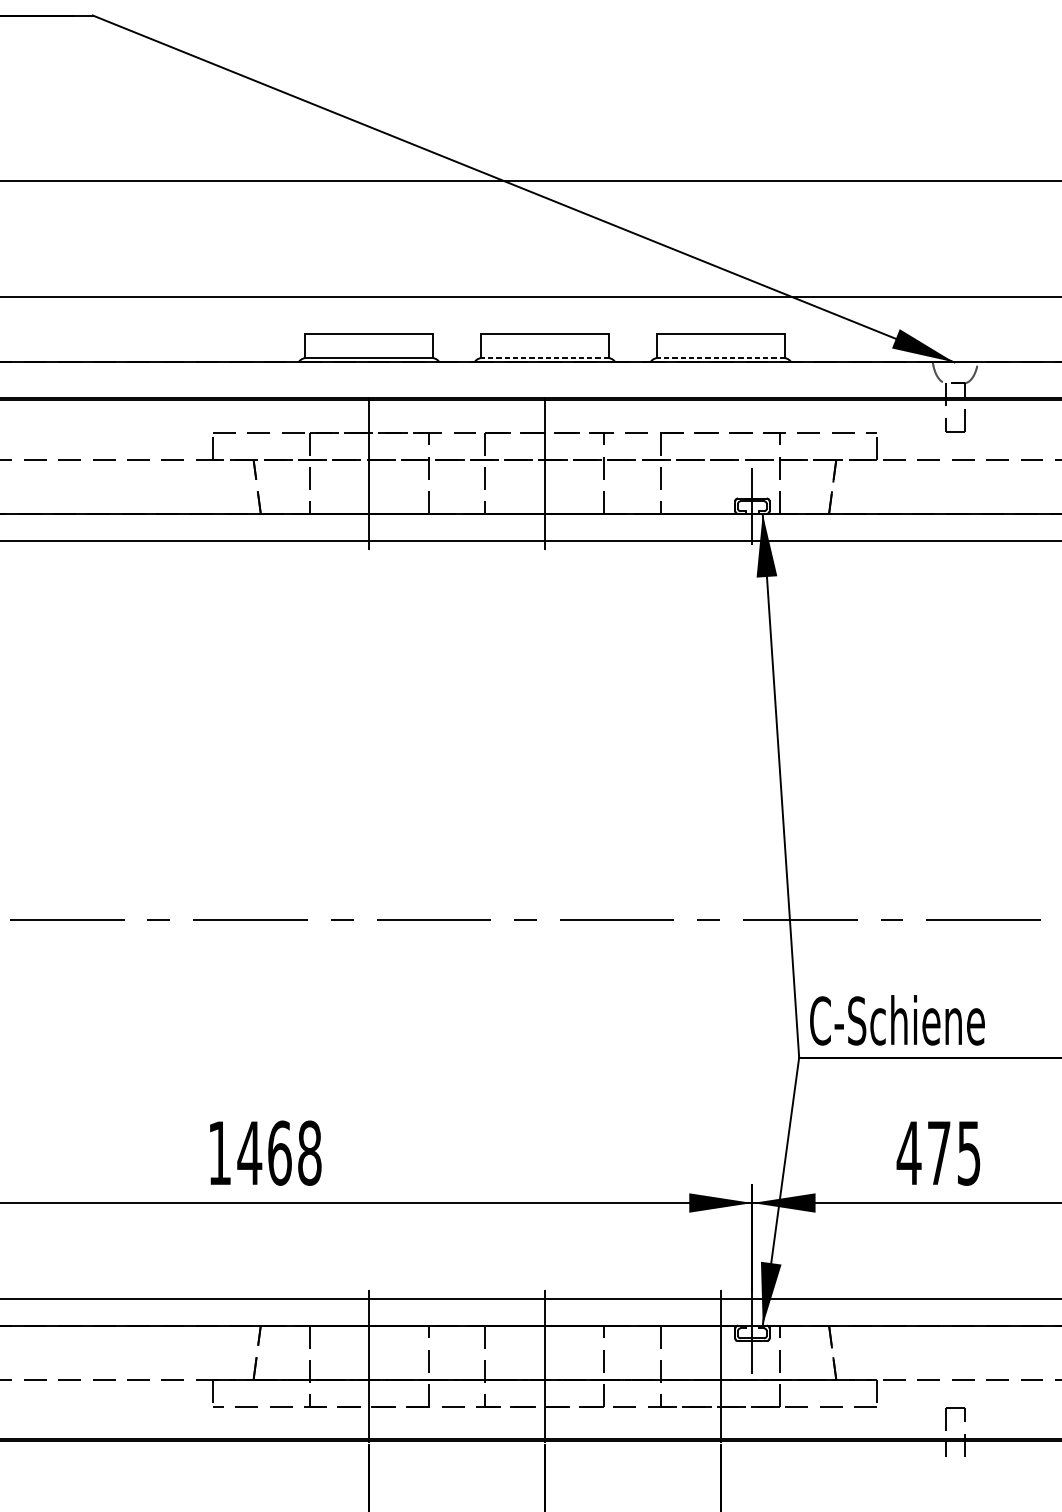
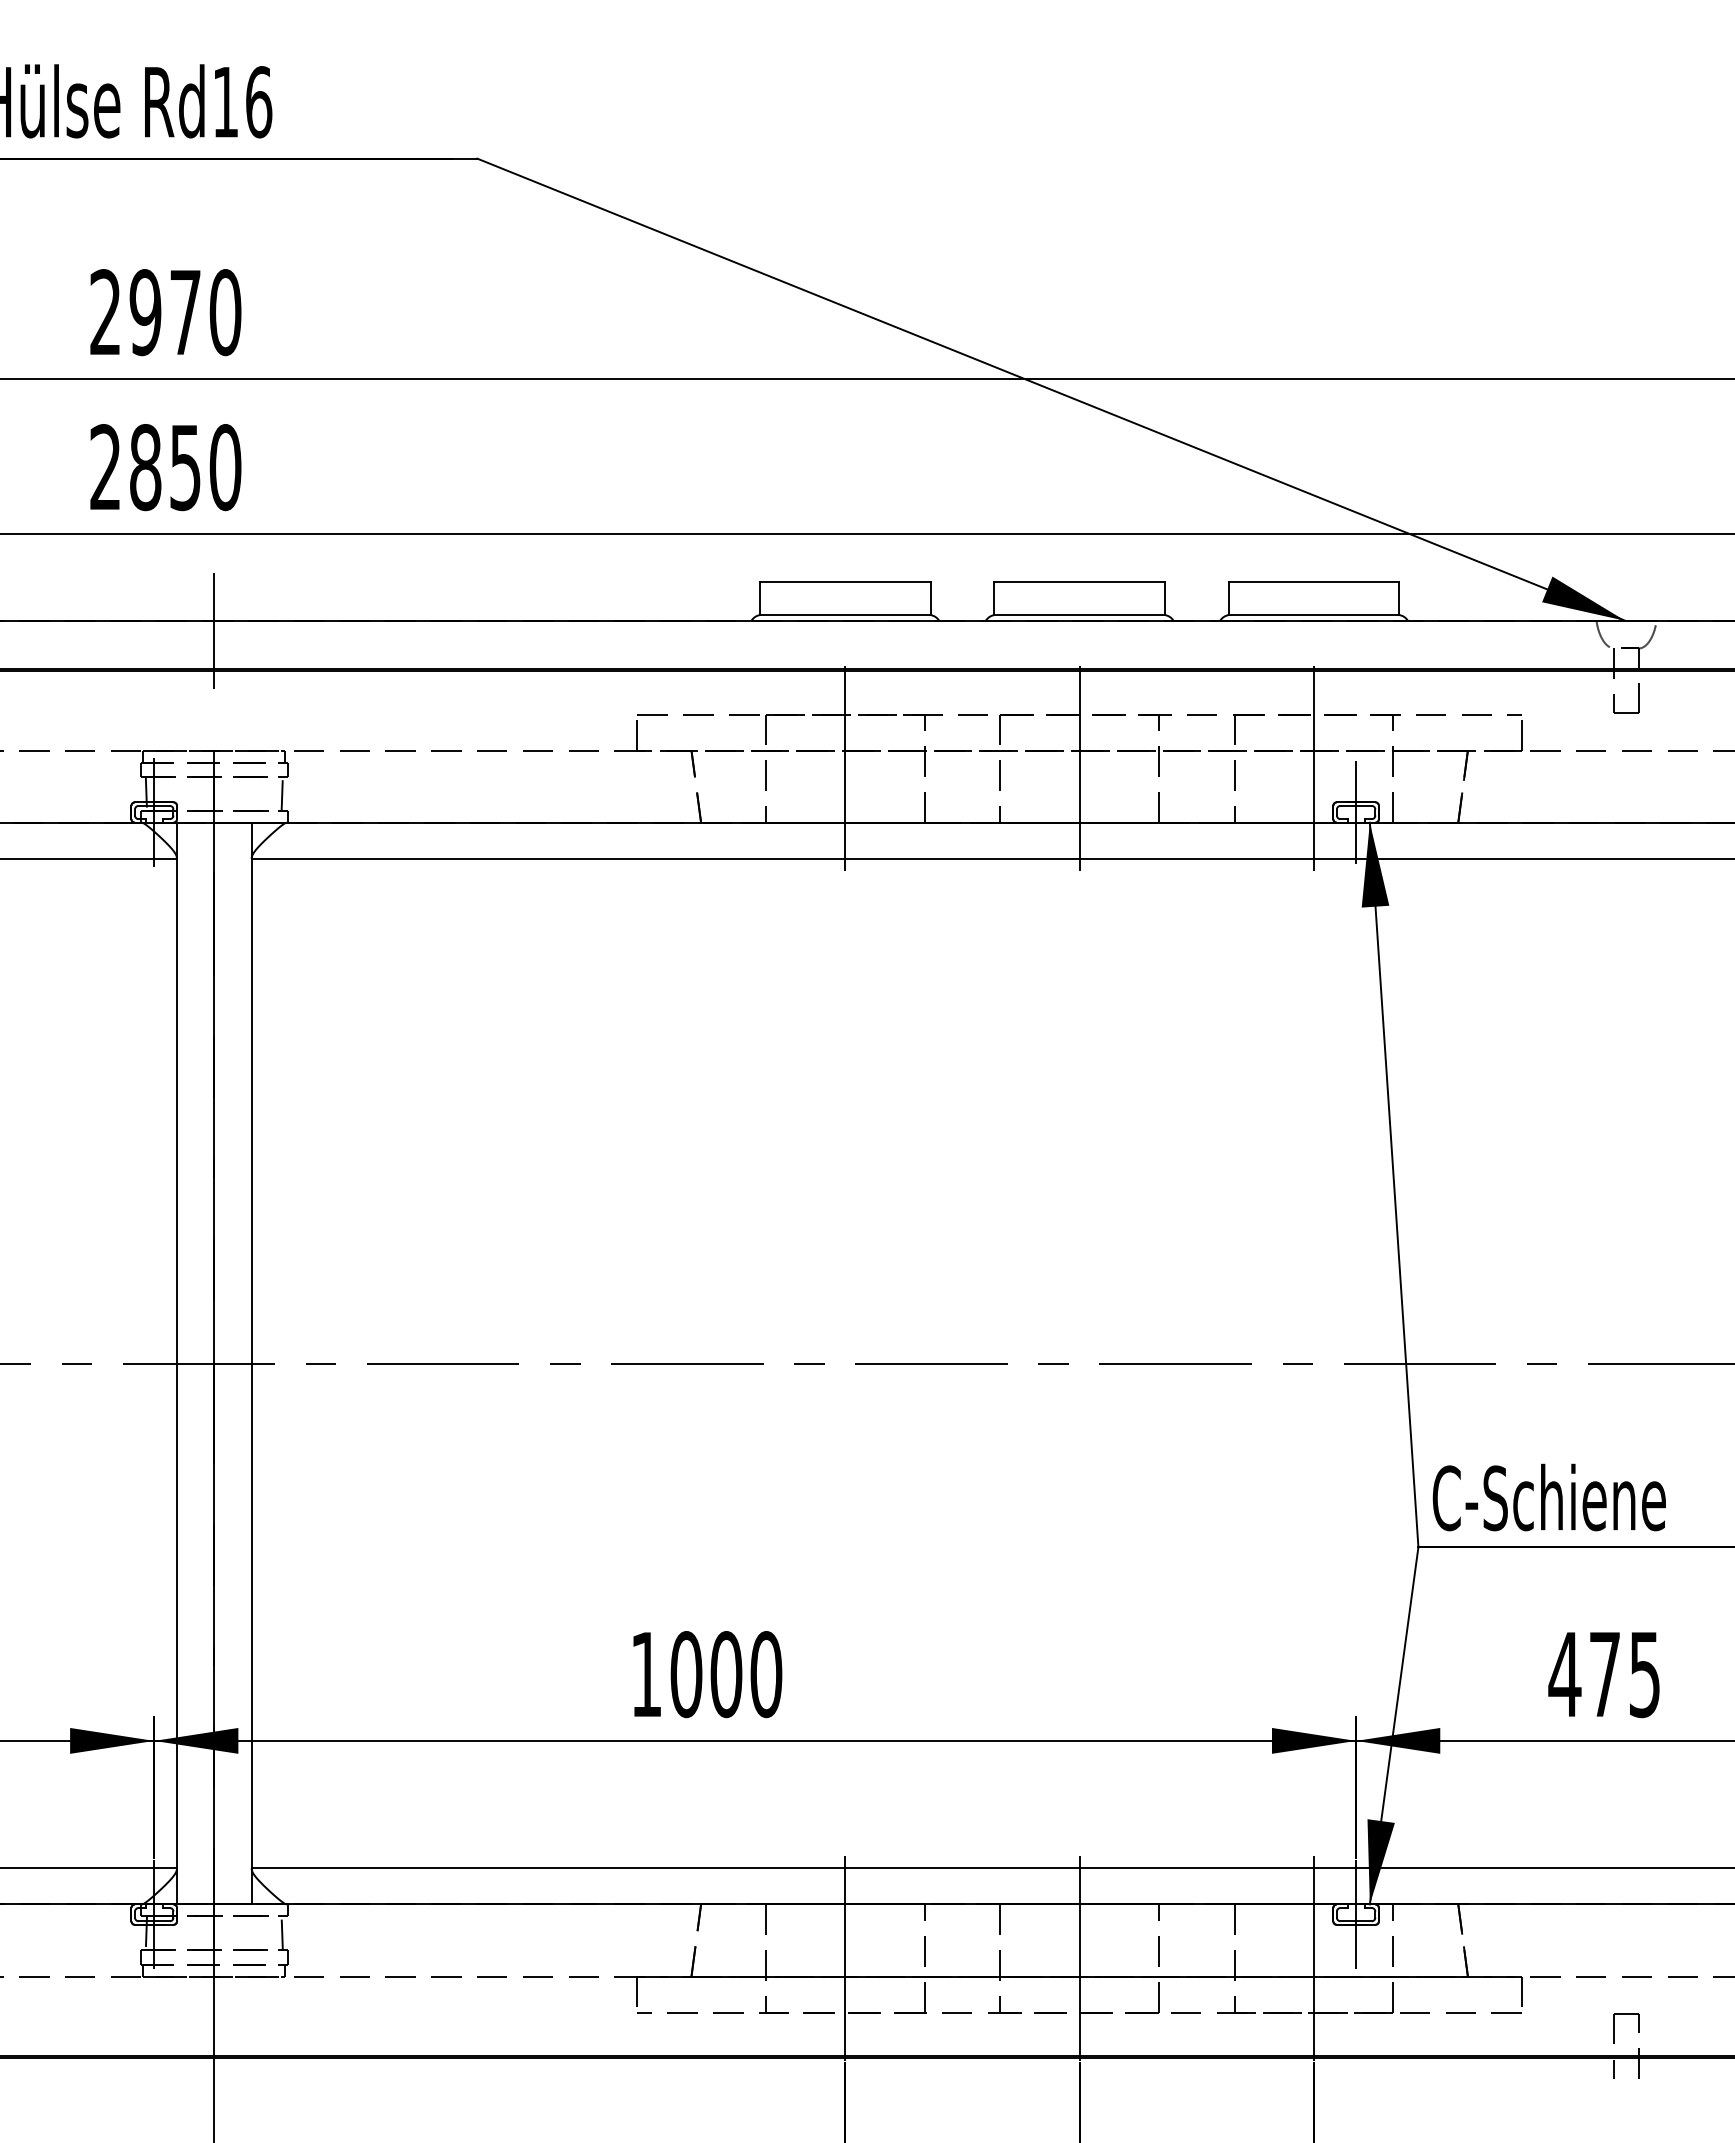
line: (544, 358) -> (1079, 615), dashed -> solid
line: (720, 358) -> (1313, 615), dashed -> solid
line: (721, 473) -> (1314, 768), added
text: (279, 1153) -> (725, 1674), 1468 -> 1000

